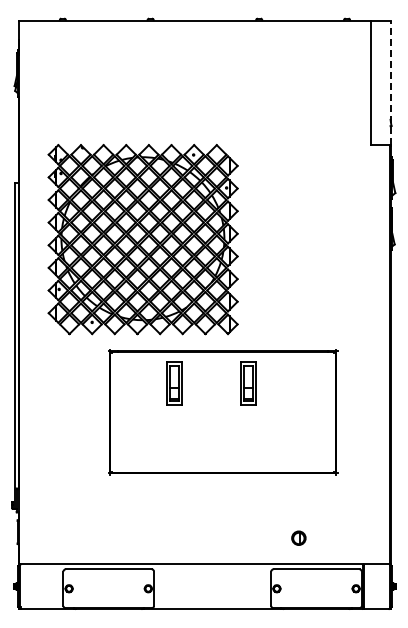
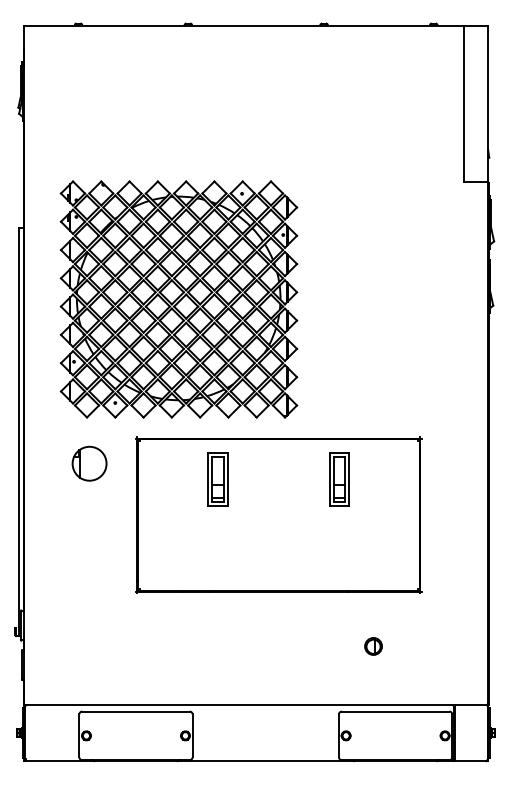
line: (390, 82) -> (488, 103), dashed -> solid
part: (71, 370) -> (89, 463), added
part: (248, 383) -> (339, 479), moved
part: (298, 537) -> (373, 645), moved

